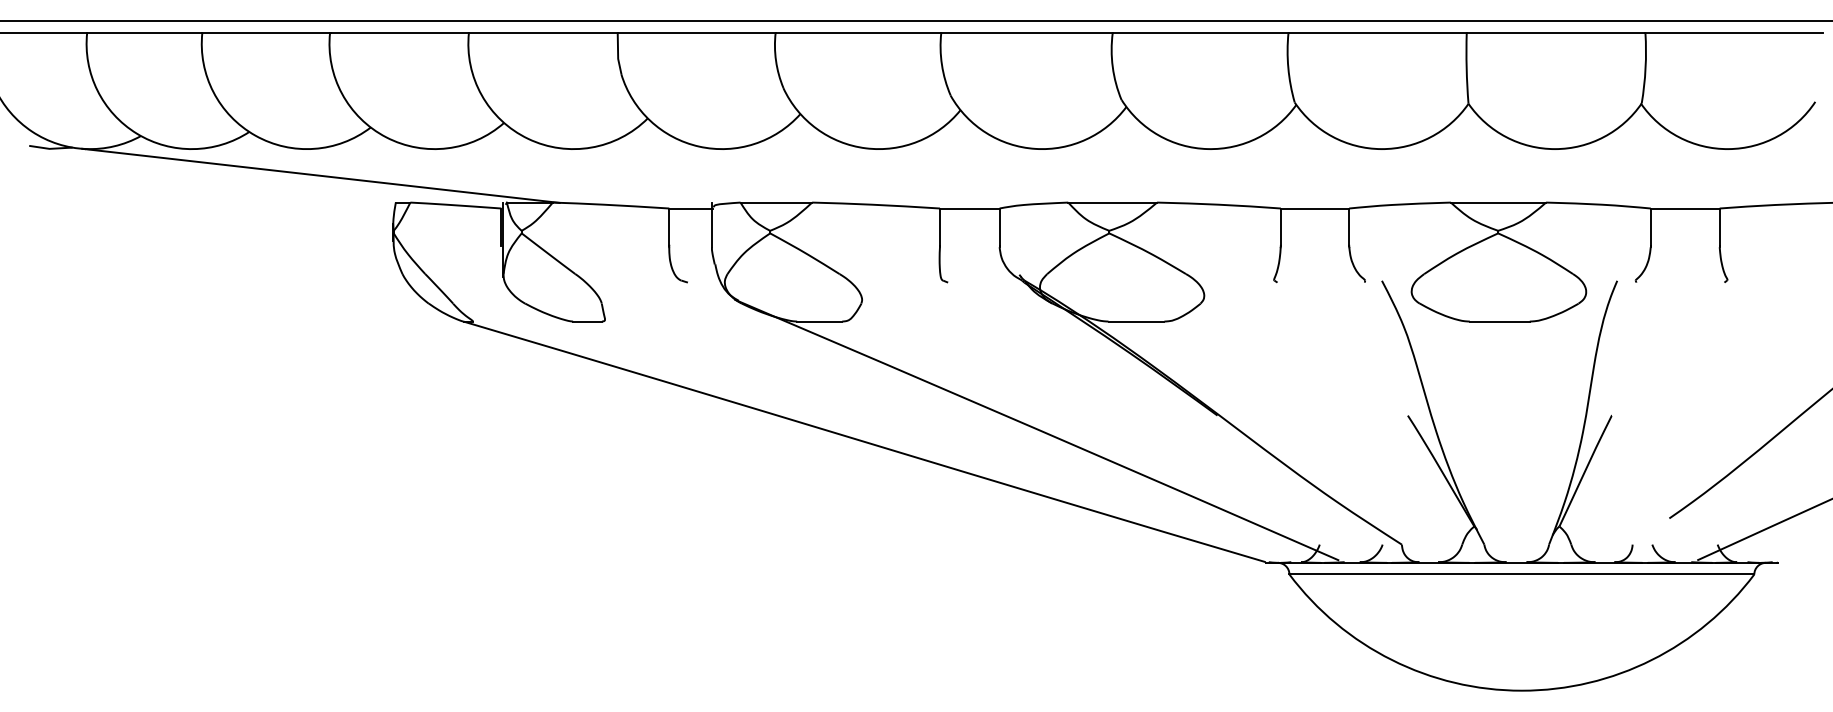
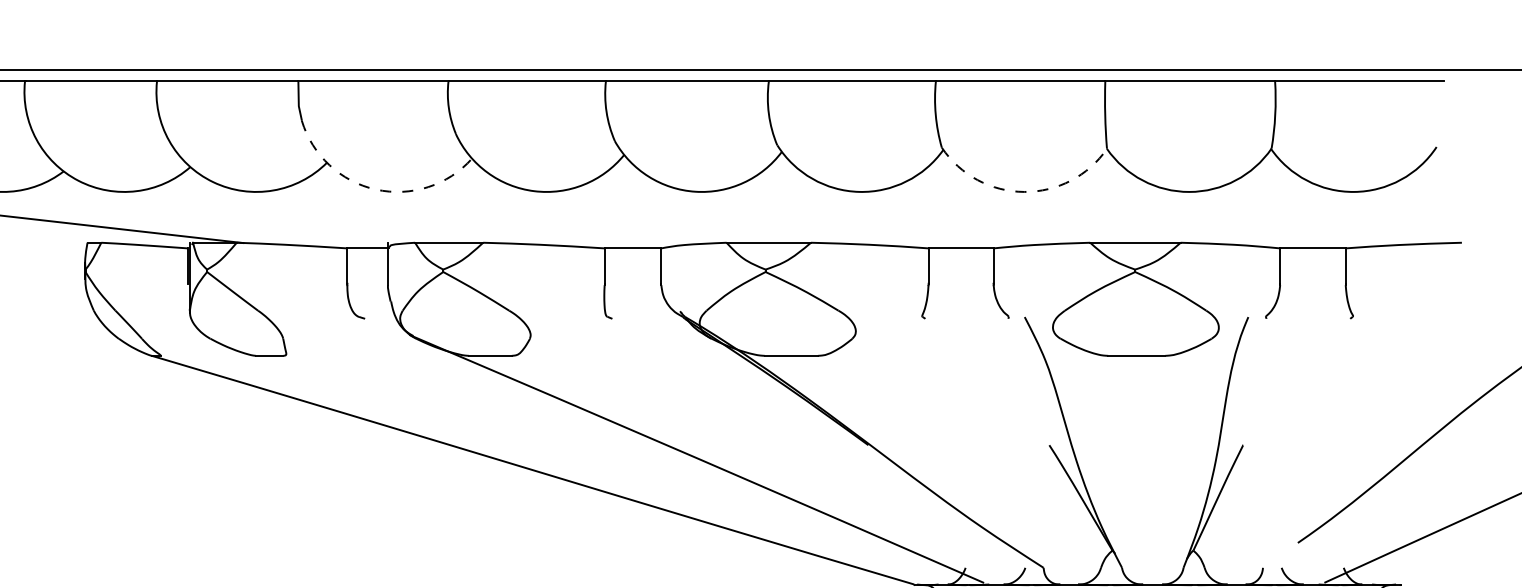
arc: (699, 146) -> (376, 189), solid -> dashed
arc: (1381, 149) -> (1024, 192), solid -> dashed

